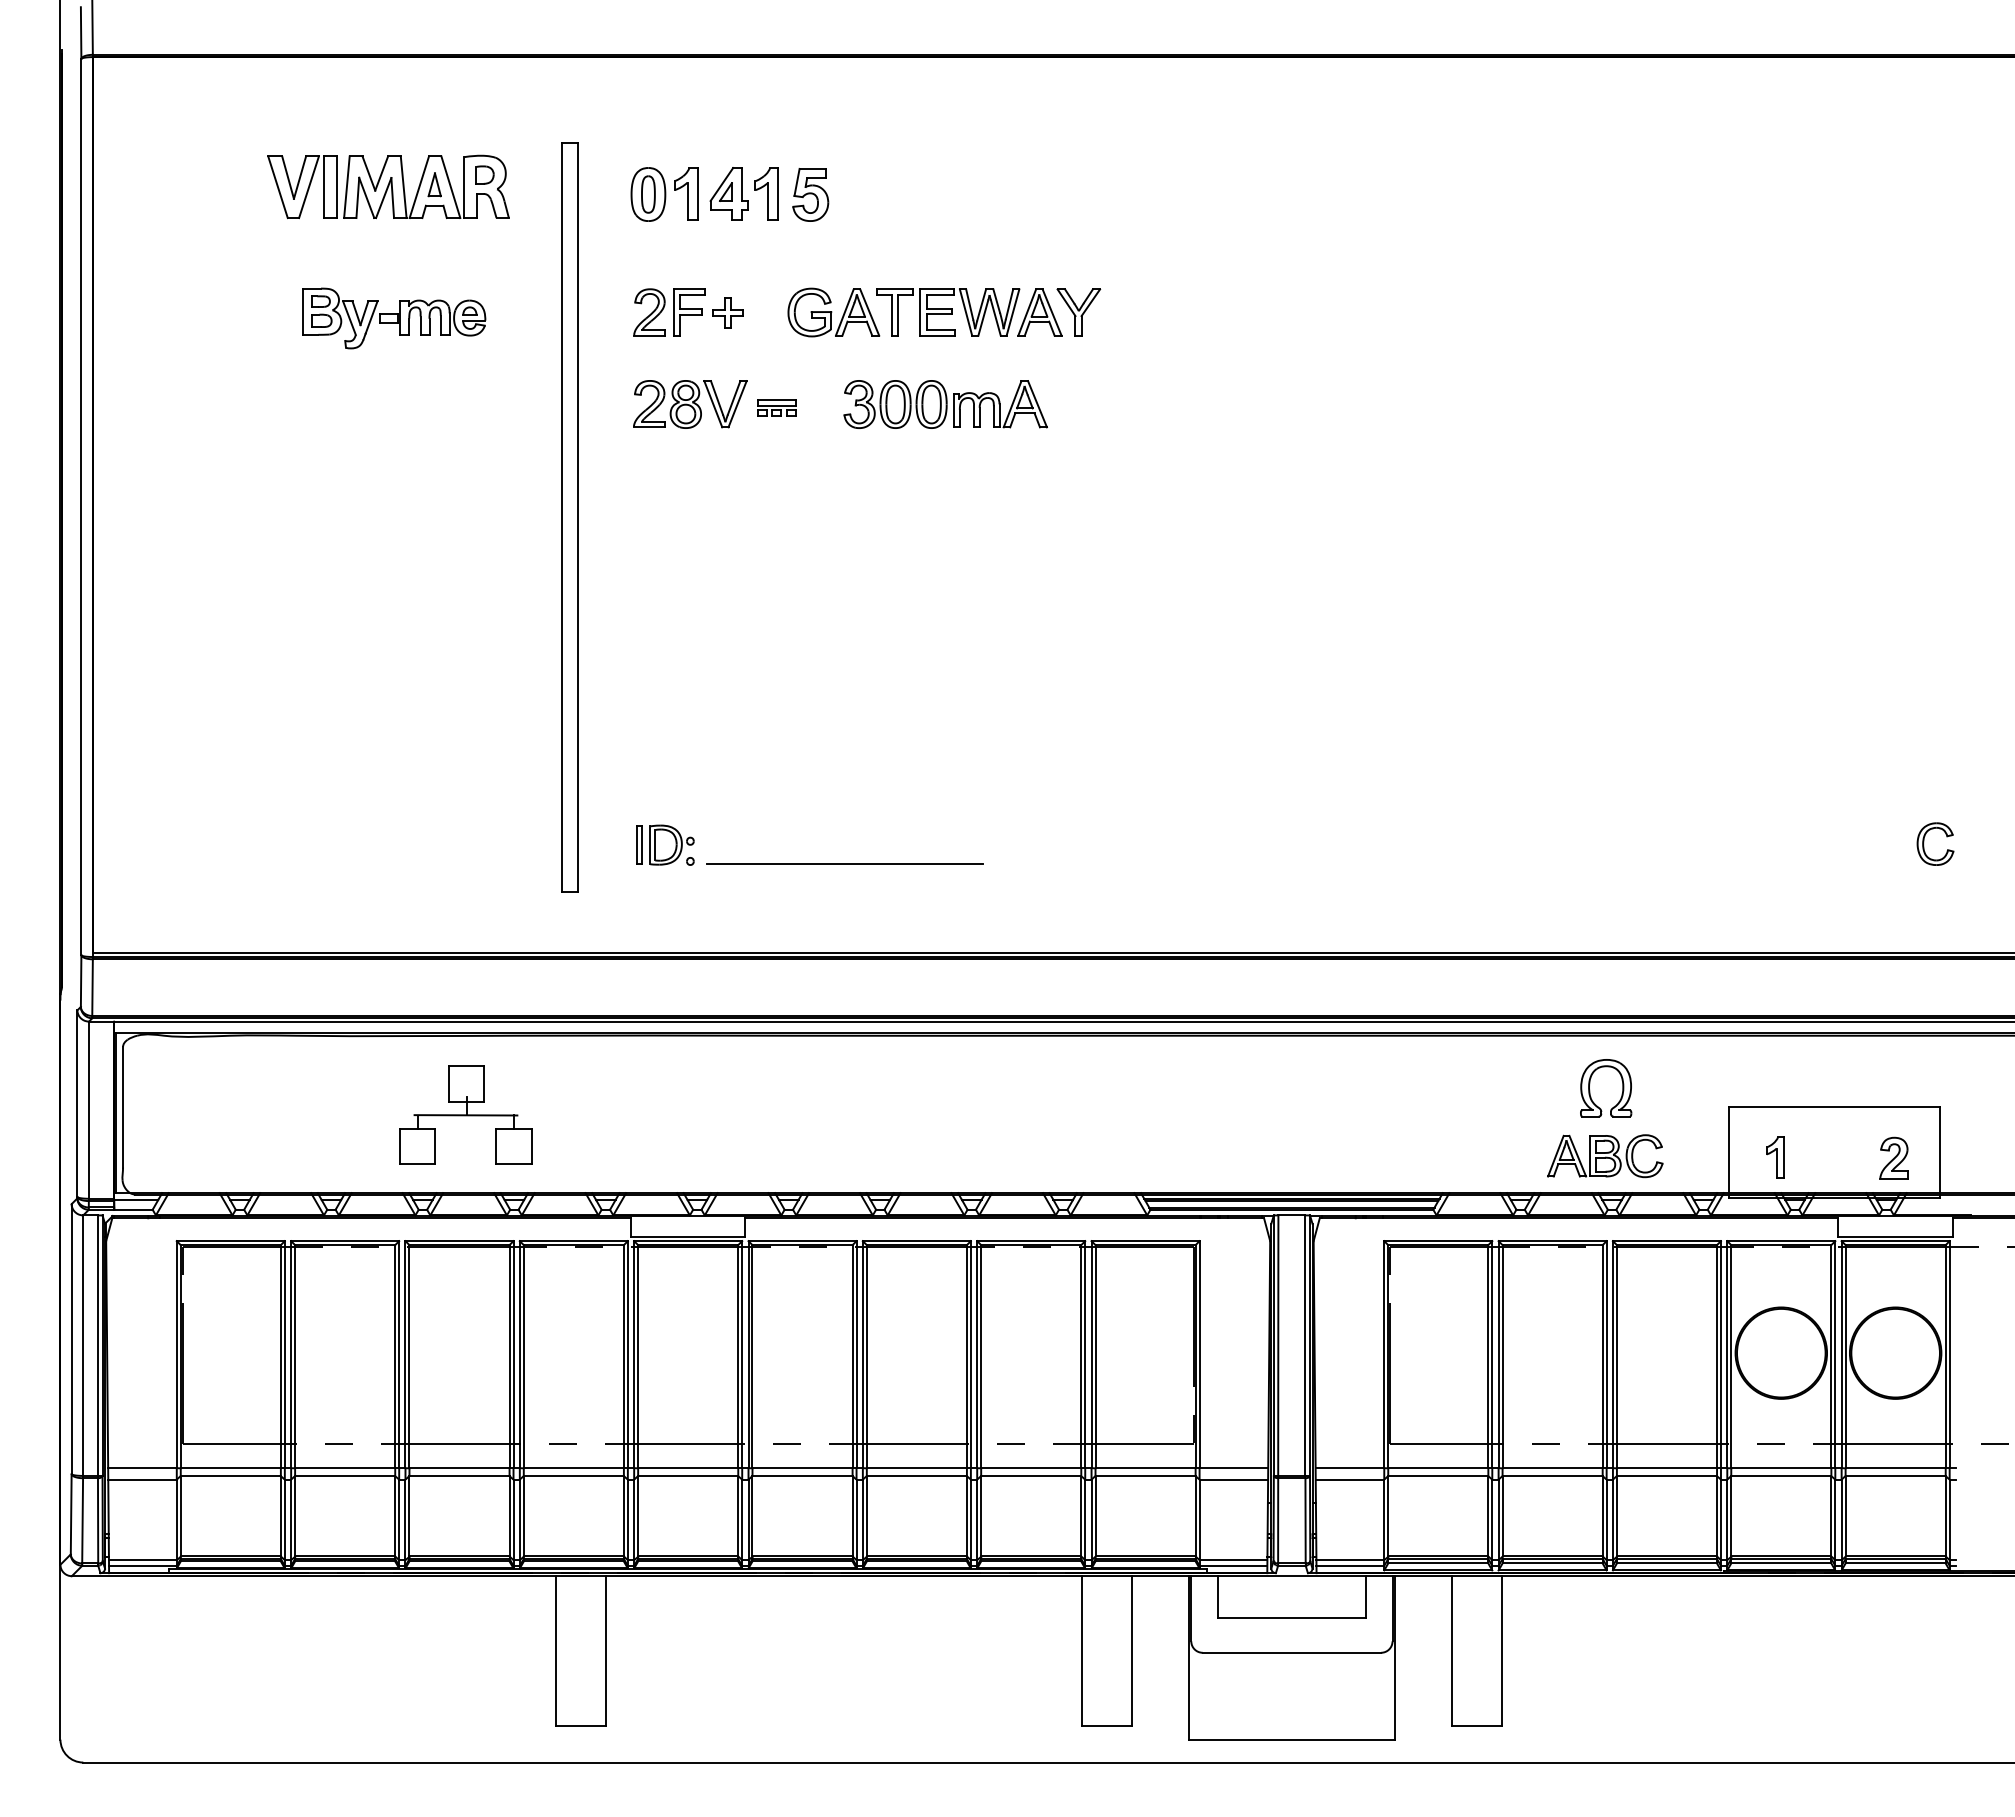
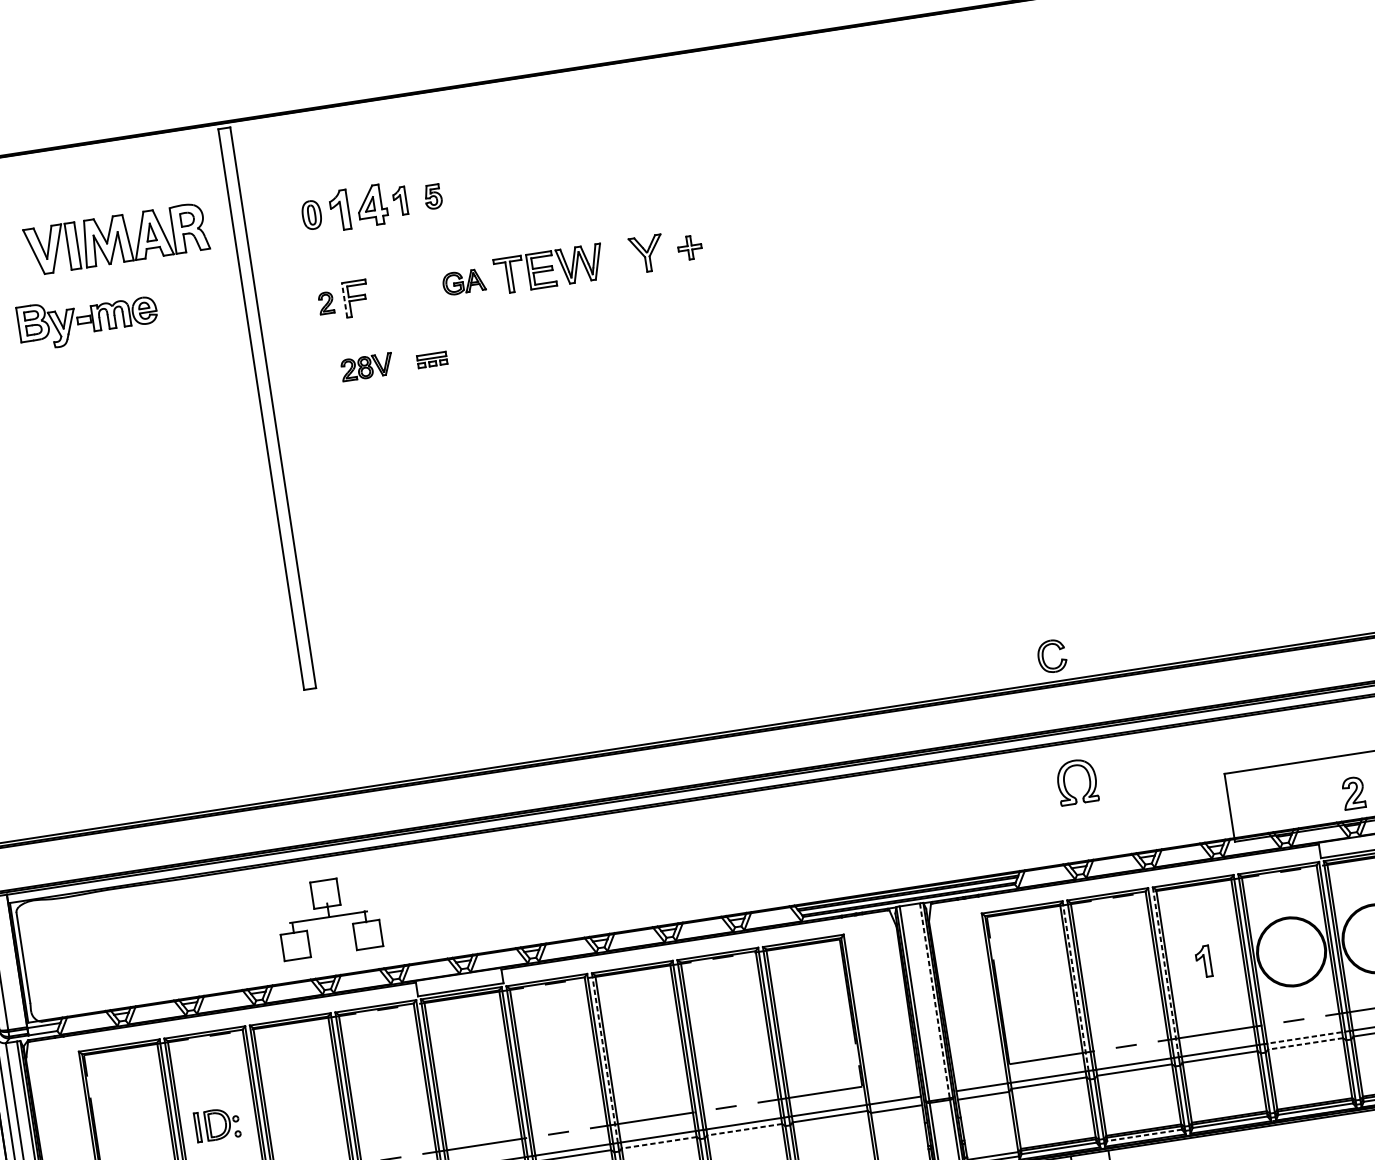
part: (766, 193) -> (400, 200), size x0.7
part: (648, 194) -> (311, 215), size x0.7
part: (810, 194) -> (433, 196), size x0.6
part: (649, 312) -> (326, 303), size x0.6
line: (674, 312) -> (344, 300), solid -> dashed
part: (727, 312) -> (689, 247), moved
part: (833, 312) -> (463, 282), size x0.6
part: (1039, 312) -> (617, 258), removed
part: (394, 318) -> (88, 319), moved
part: (690, 404) -> (367, 367), size x0.6
part: (945, 404) -> (558, 338), removed
part: (569, 517) -> (266, 408), moved
part: (1924, 842) -> (1043, 656), moved
part: (665, 844) -> (217, 1124), moved
line: (844, 864) -> (535, 693), removed
part: (1621, 1093) -> (1089, 784), moved
part: (465, 1114) -> (328, 916), moved
part: (1605, 1156) -> (1137, 824), removed
part: (1775, 1157) -> (1203, 961), moved
line: (1305, 1346) -> (935, 1001), solid -> dashed
line: (862, 1354) -> (604, 1058), solid -> dashed
line: (1492, 1354) -> (1075, 985), solid -> dashed
line: (1612, 1354) -> (1165, 972), solid -> dashed
line: (1785, 1468) -> (1307, 1037), solid -> dashed
line: (916, 1476) -> (658, 1143), solid -> dashed
line: (1030, 1476) -> (744, 1130), solid -> dashed
line: (1780, 1476) -> (1305, 1044), solid -> dashed
line: (1552, 1563) -> (1144, 1135), solid -> dashed

